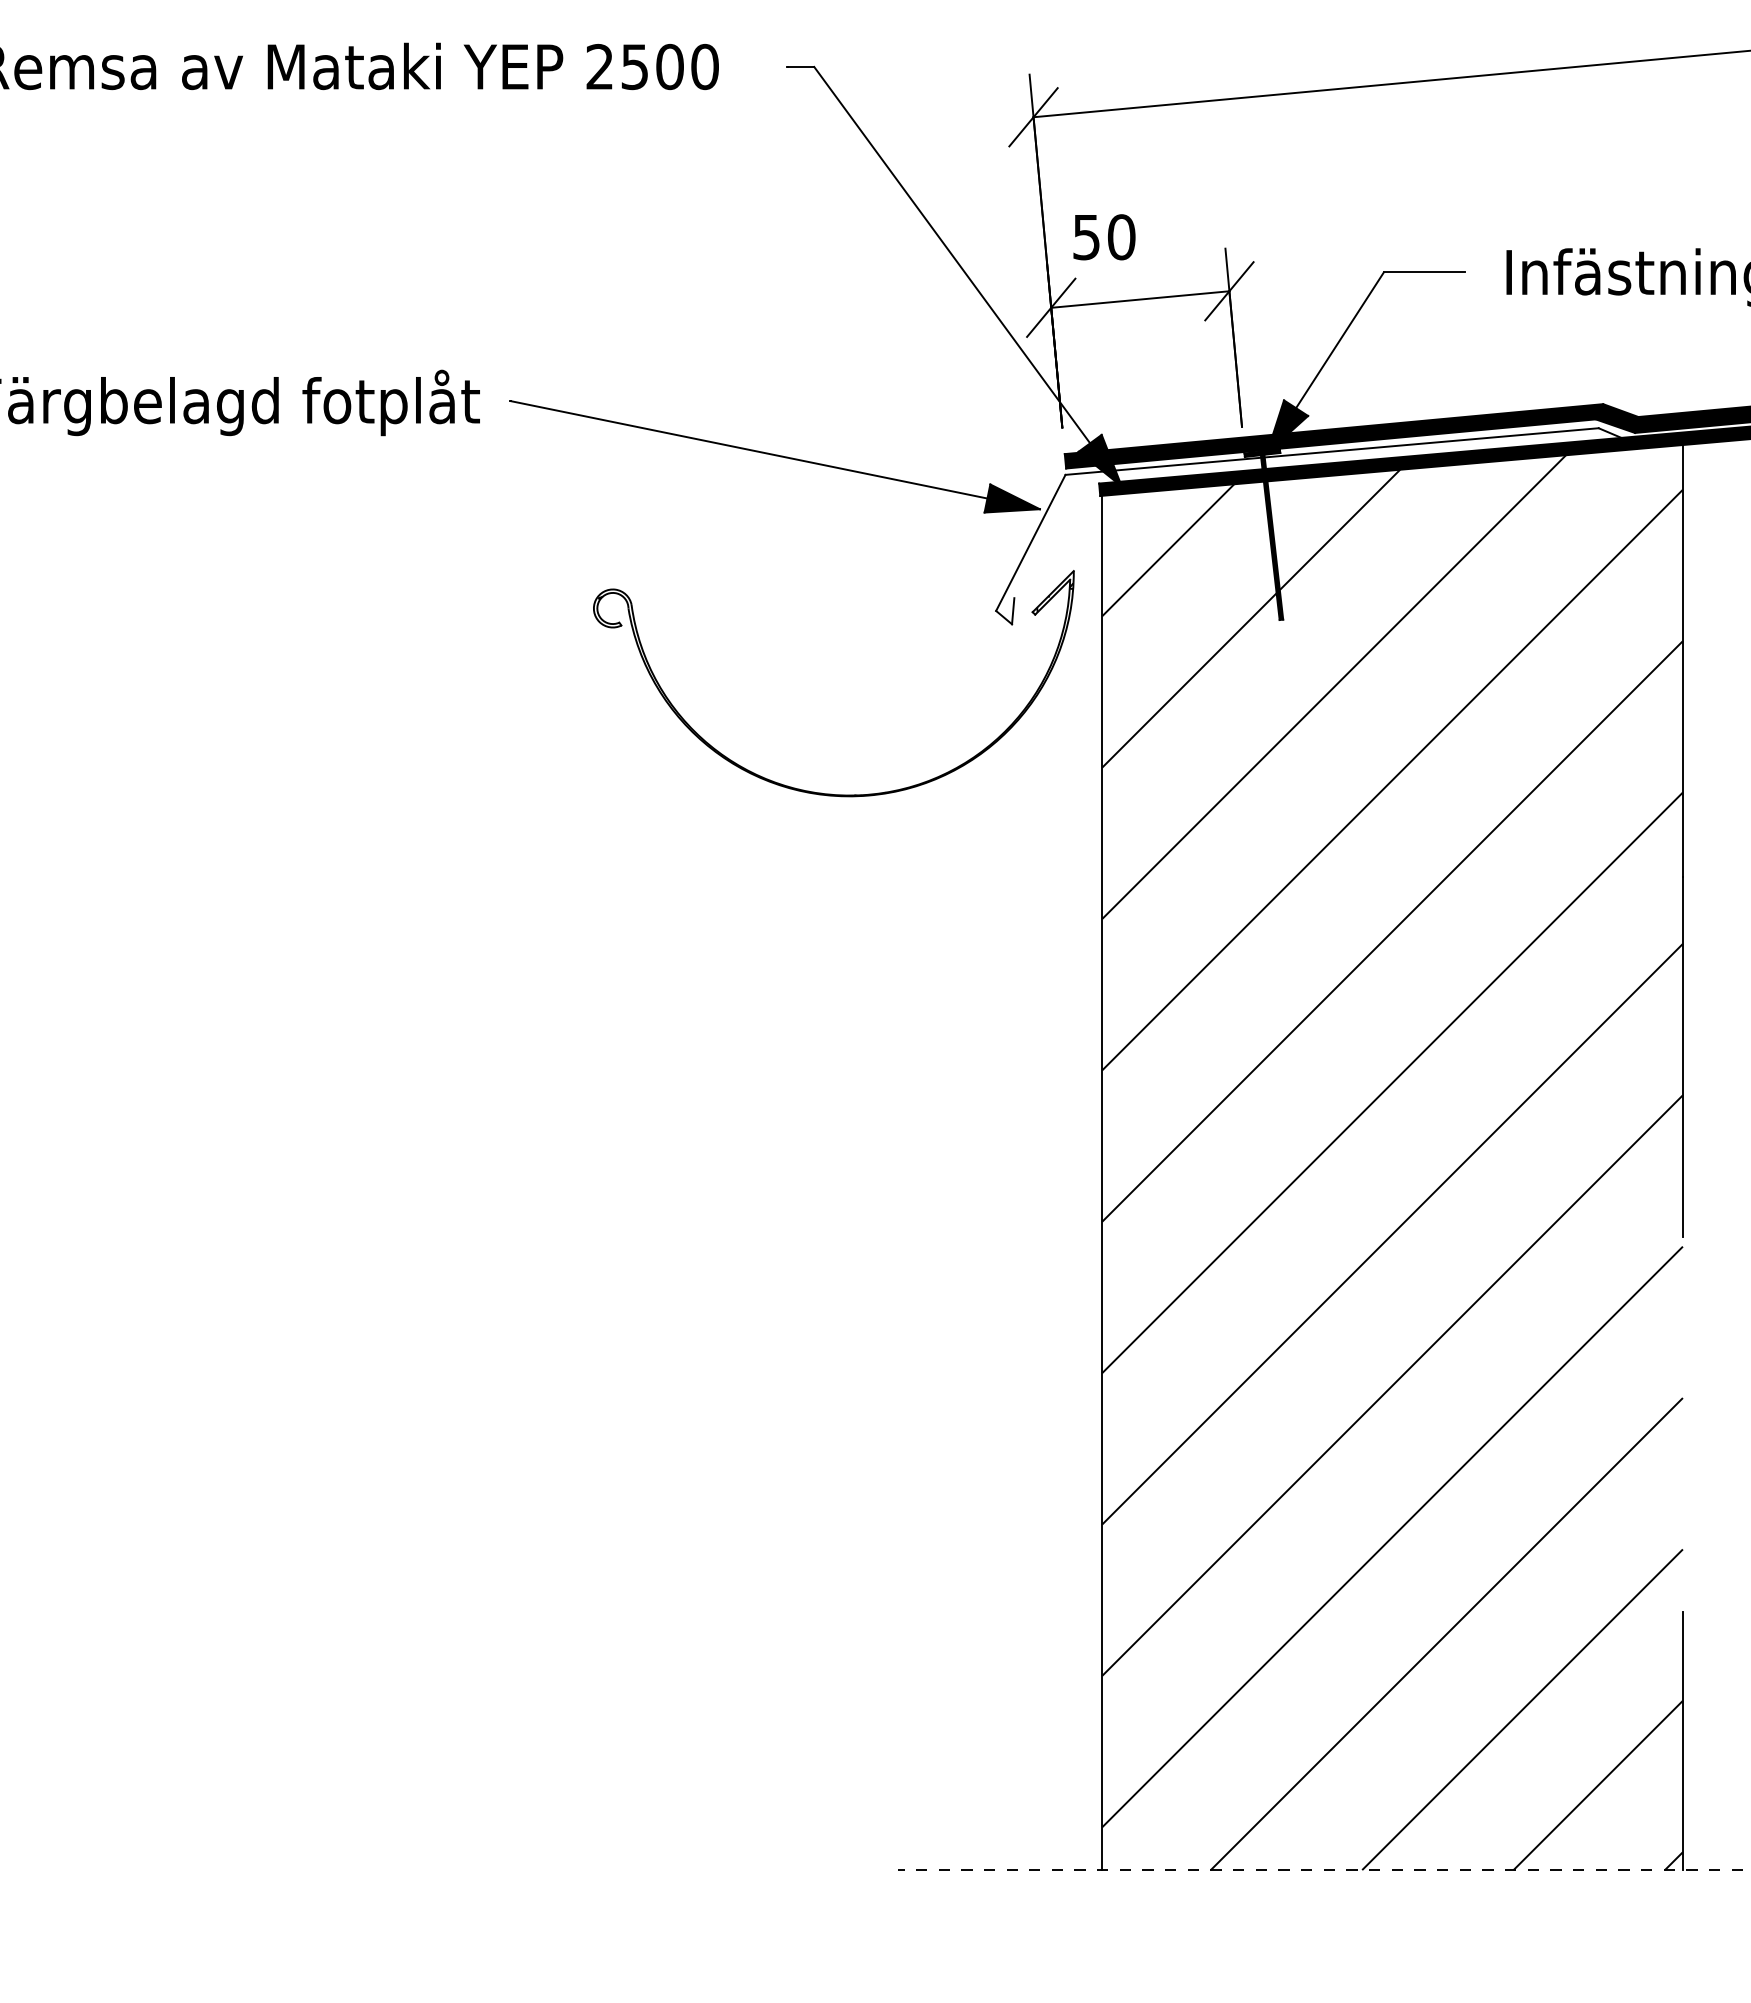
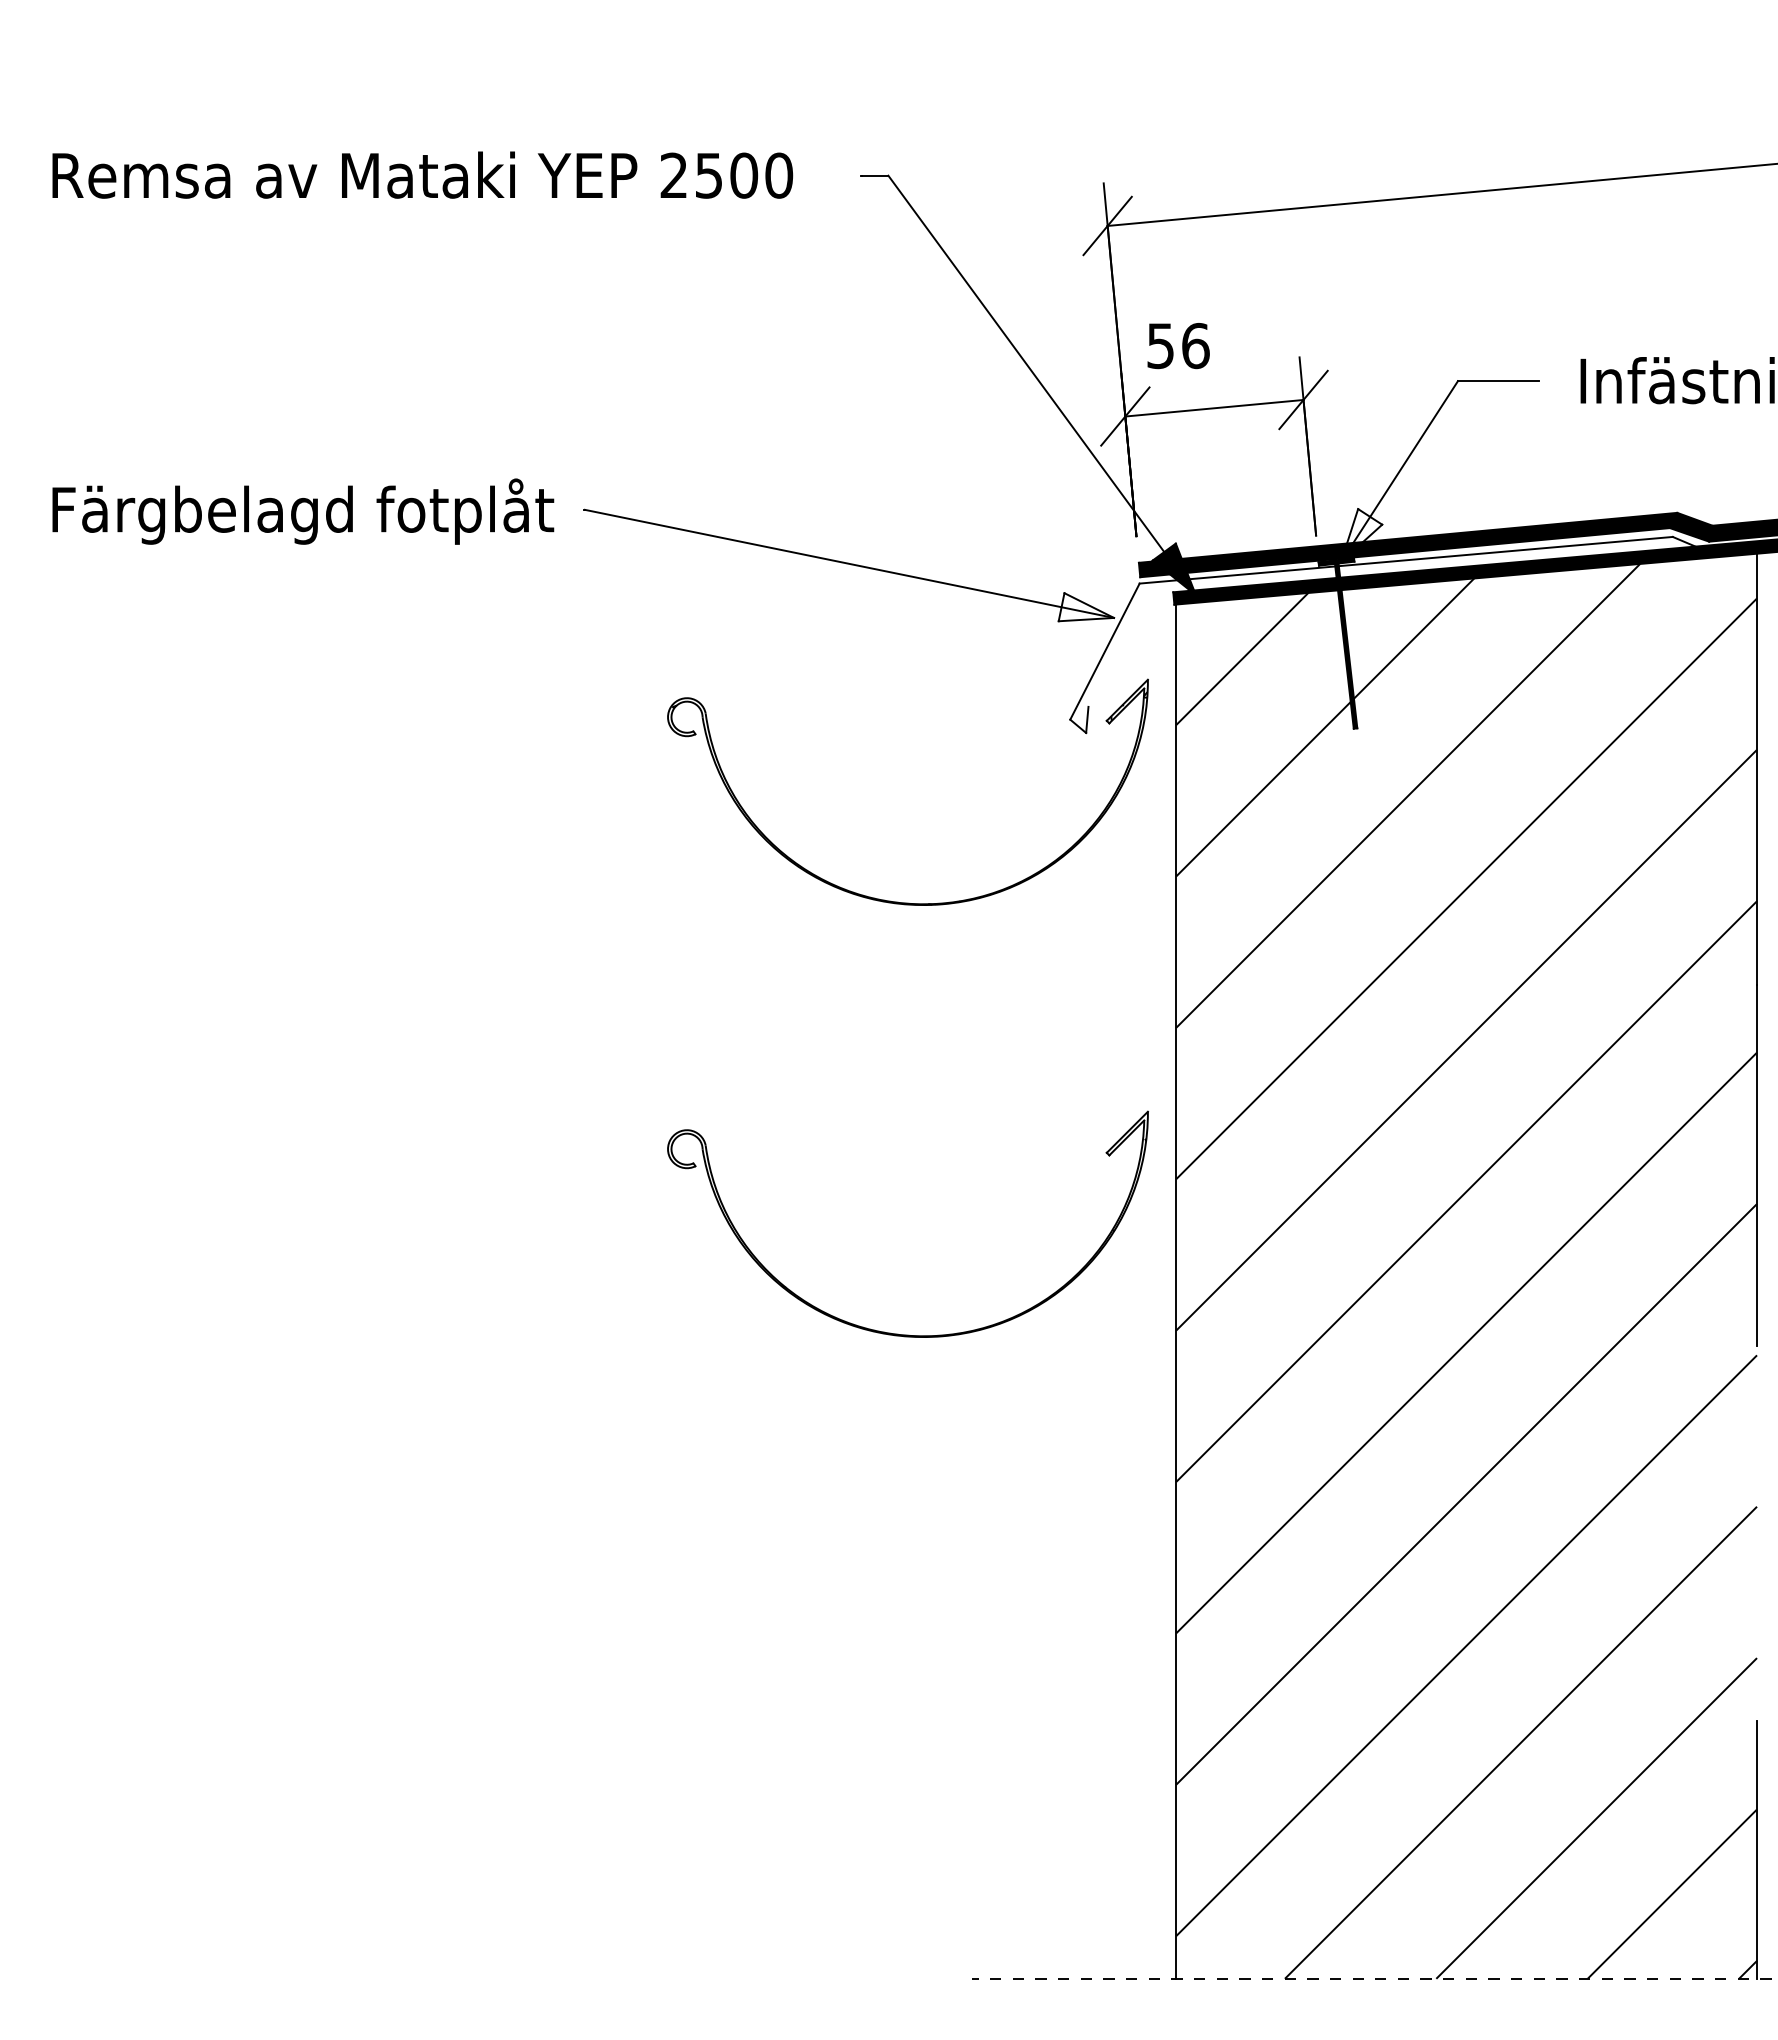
text: (1121, 236) -> (1195, 345), 50 -> 56
fill: (1287, 426) -> (1361, 535), removed
fill: (1012, 498) -> (1086, 607), removed
part: (816, 1223) -> (890, 1332), added

